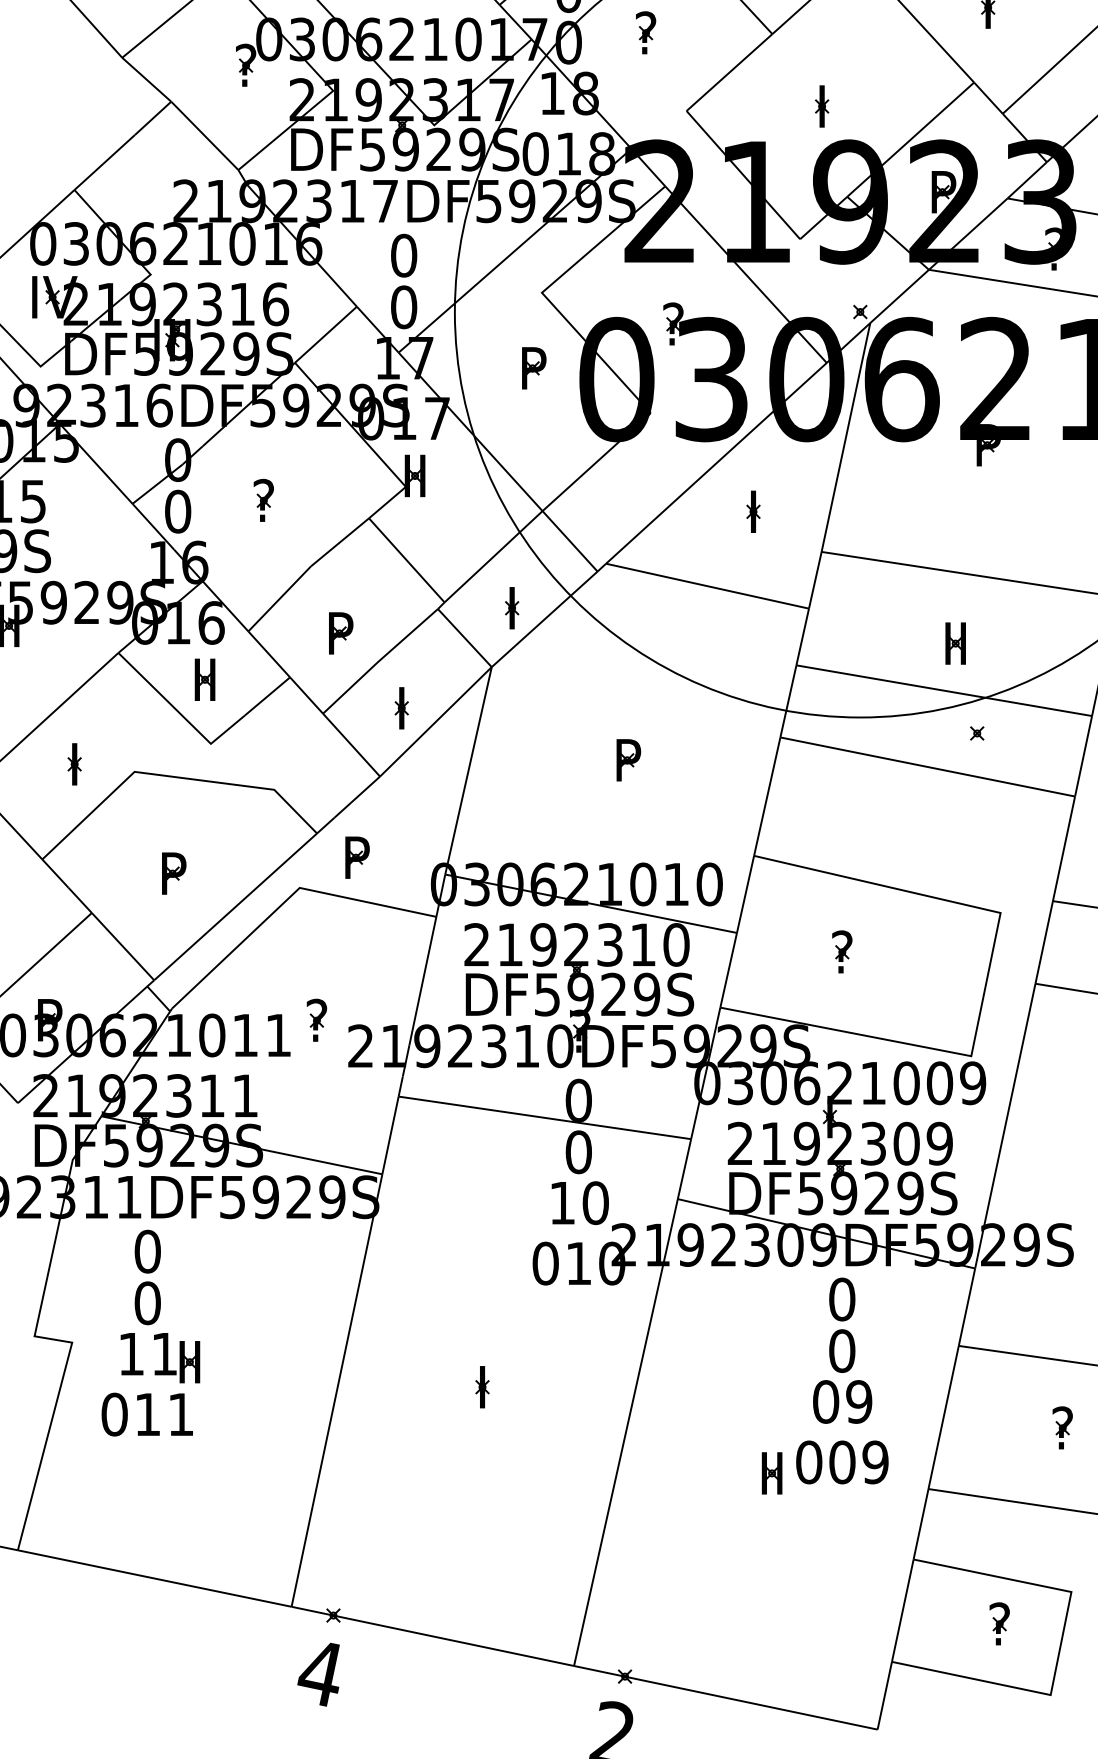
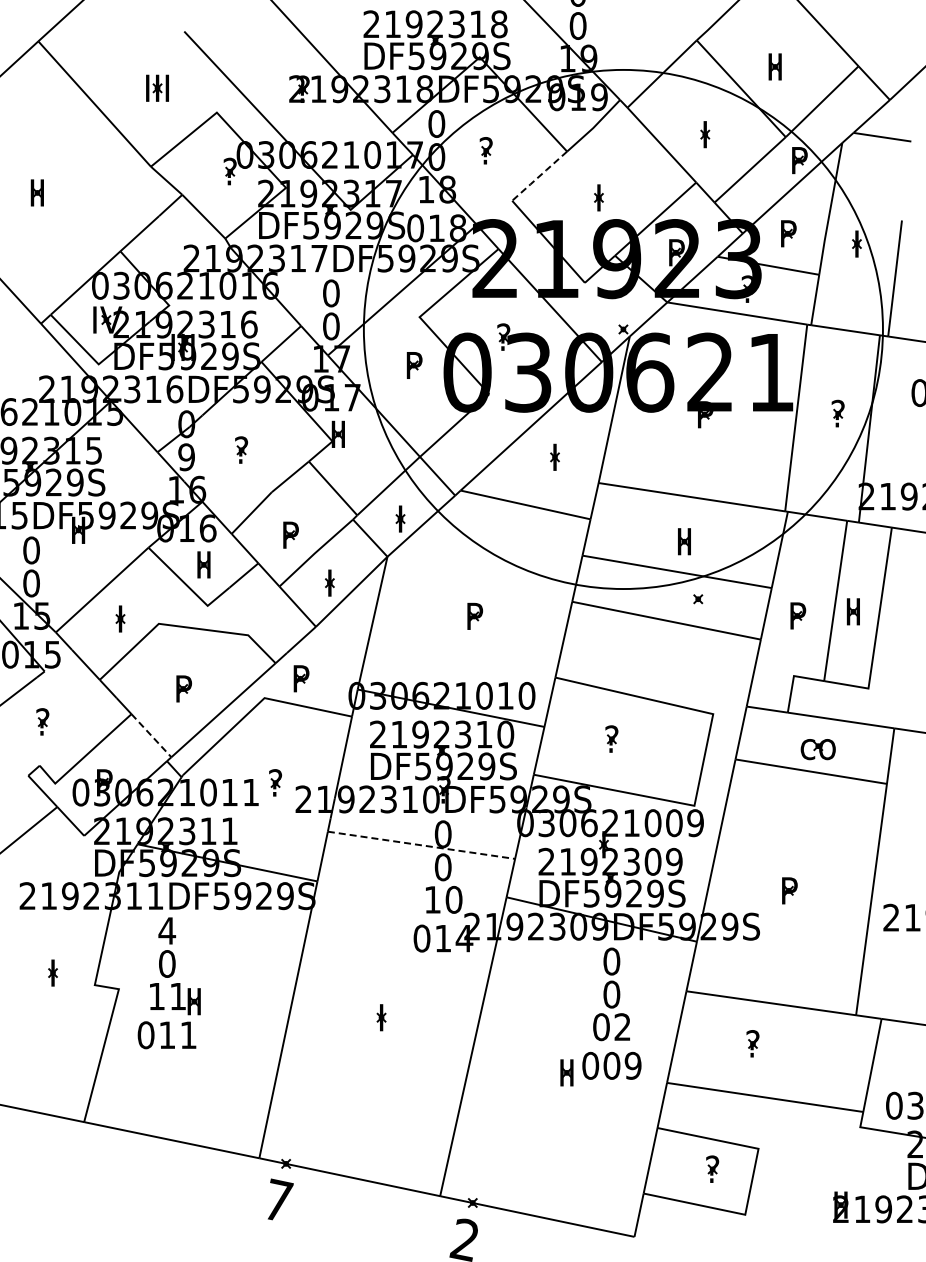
line: (729, 73) -> (539, 176), solid -> dashed
text: (177, 512) -> (186, 457), 0 -> 9
line: (123, 947) -> (151, 736), solid -> dashed
line: (544, 1118) -> (421, 845), solid -> dashed
text: (148, 1250) -> (167, 930), 0 -> 4
text: (612, 1263) -> (464, 938), 010 -> 014
text: (858, 1402) -> (622, 1027), 09 -> 02
text: (321, 1672) -> (278, 1200), 4 -> 7

